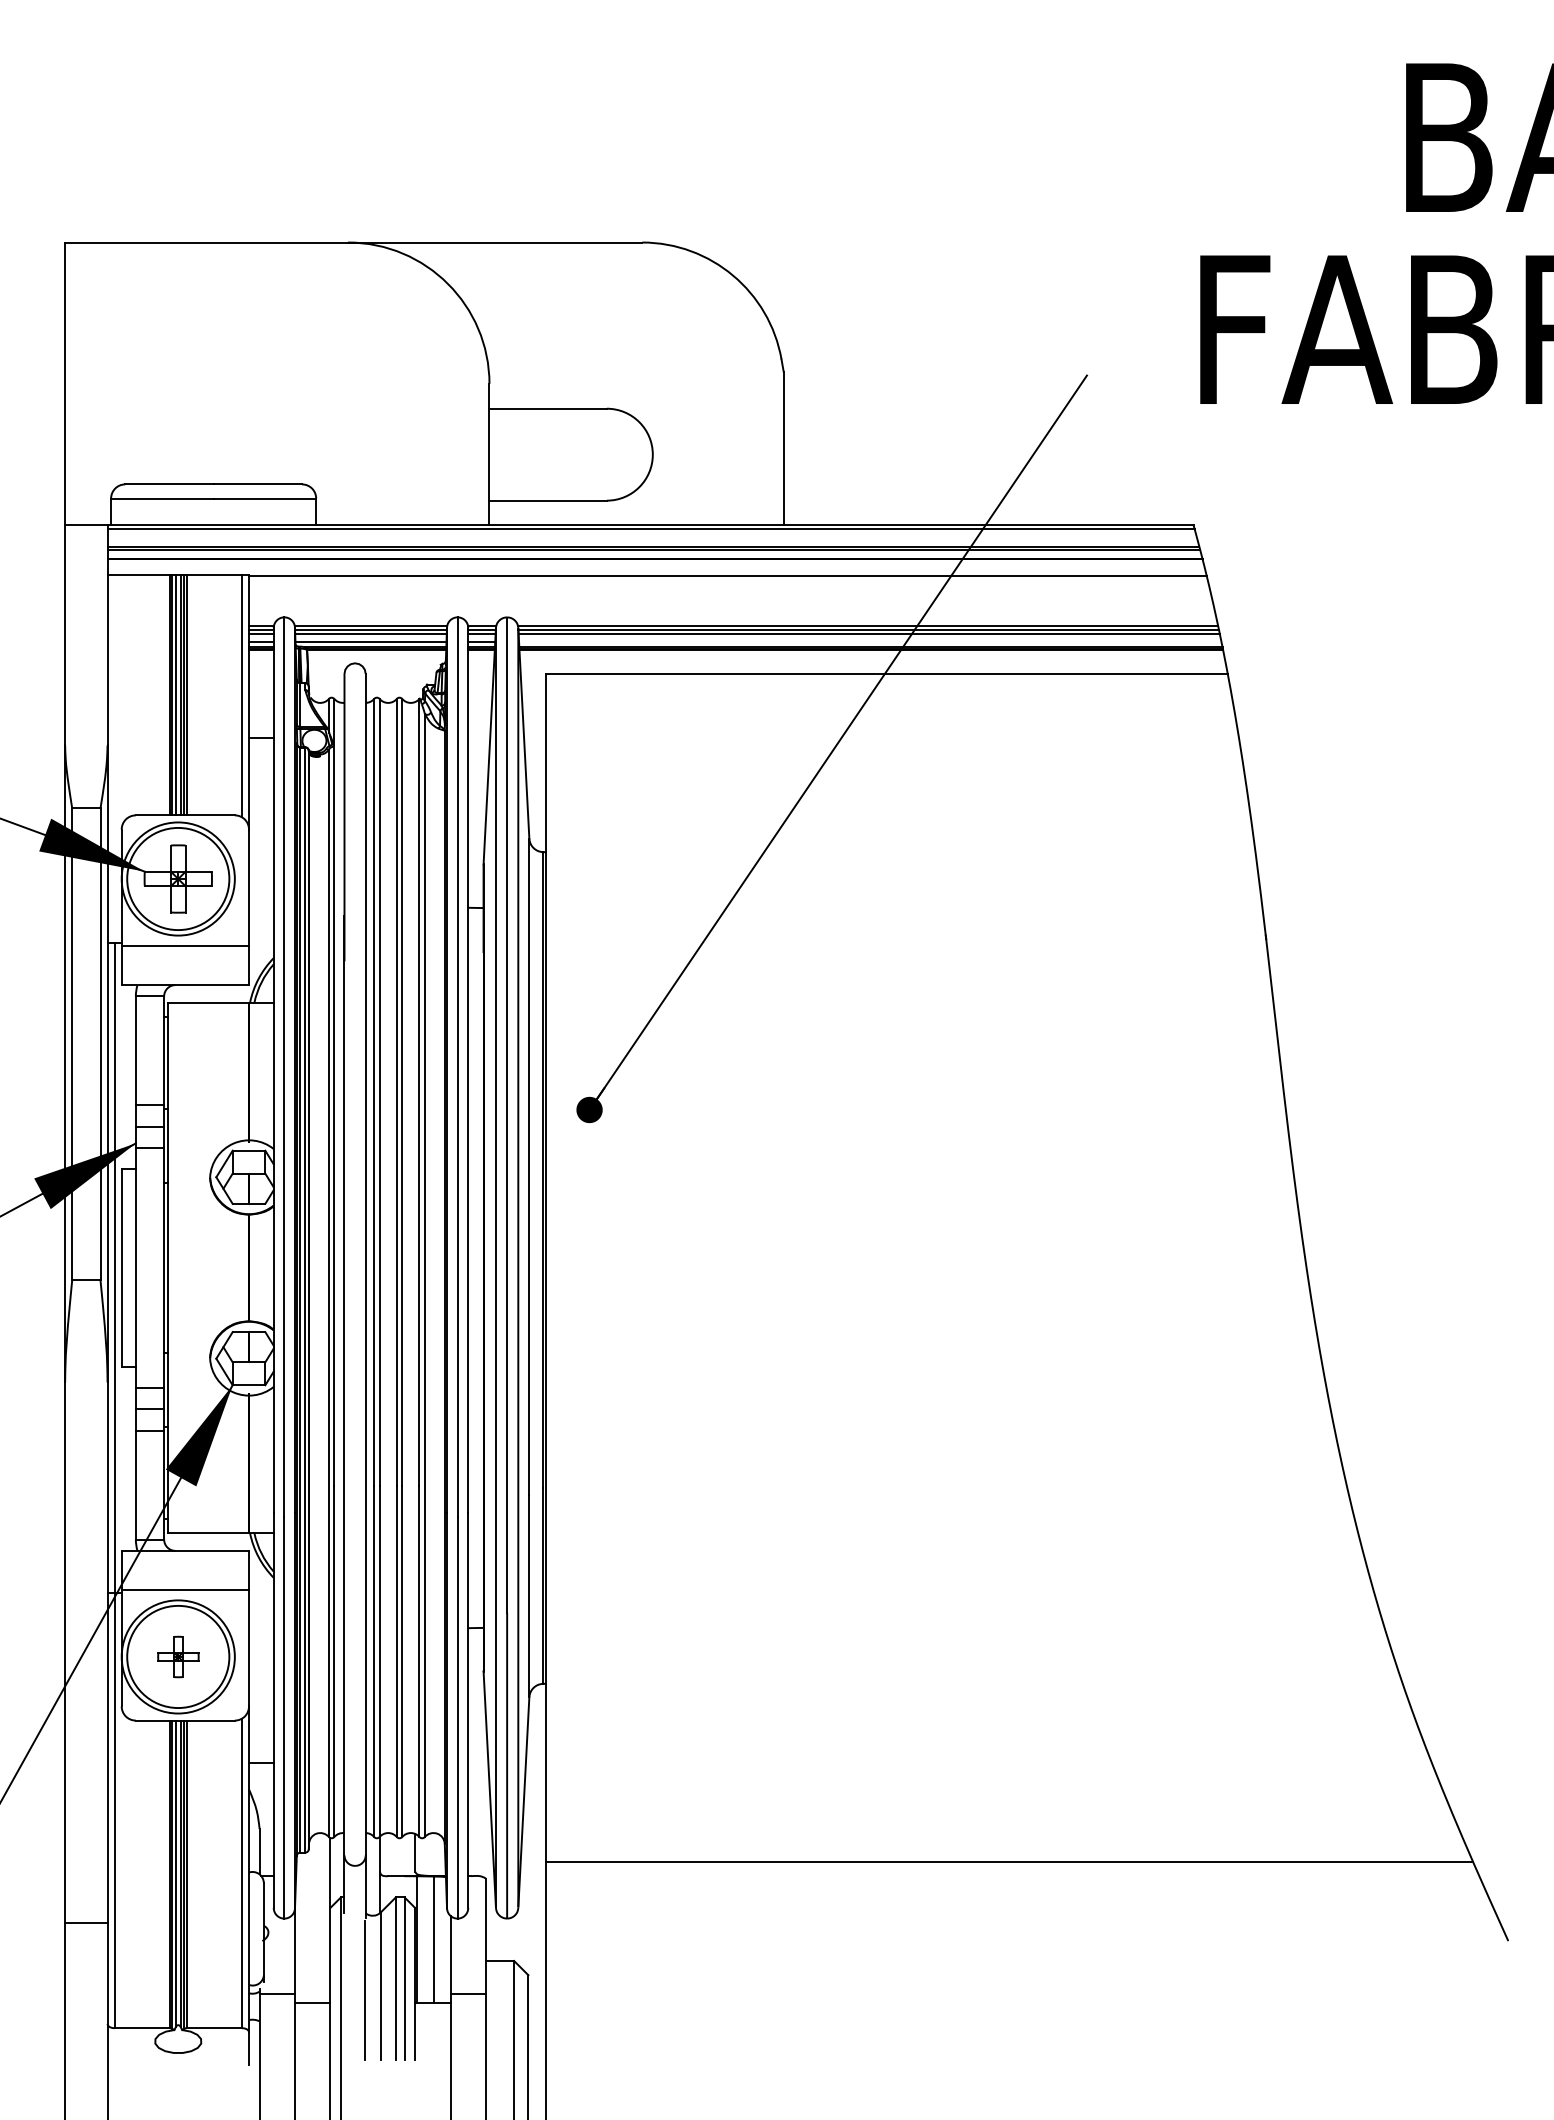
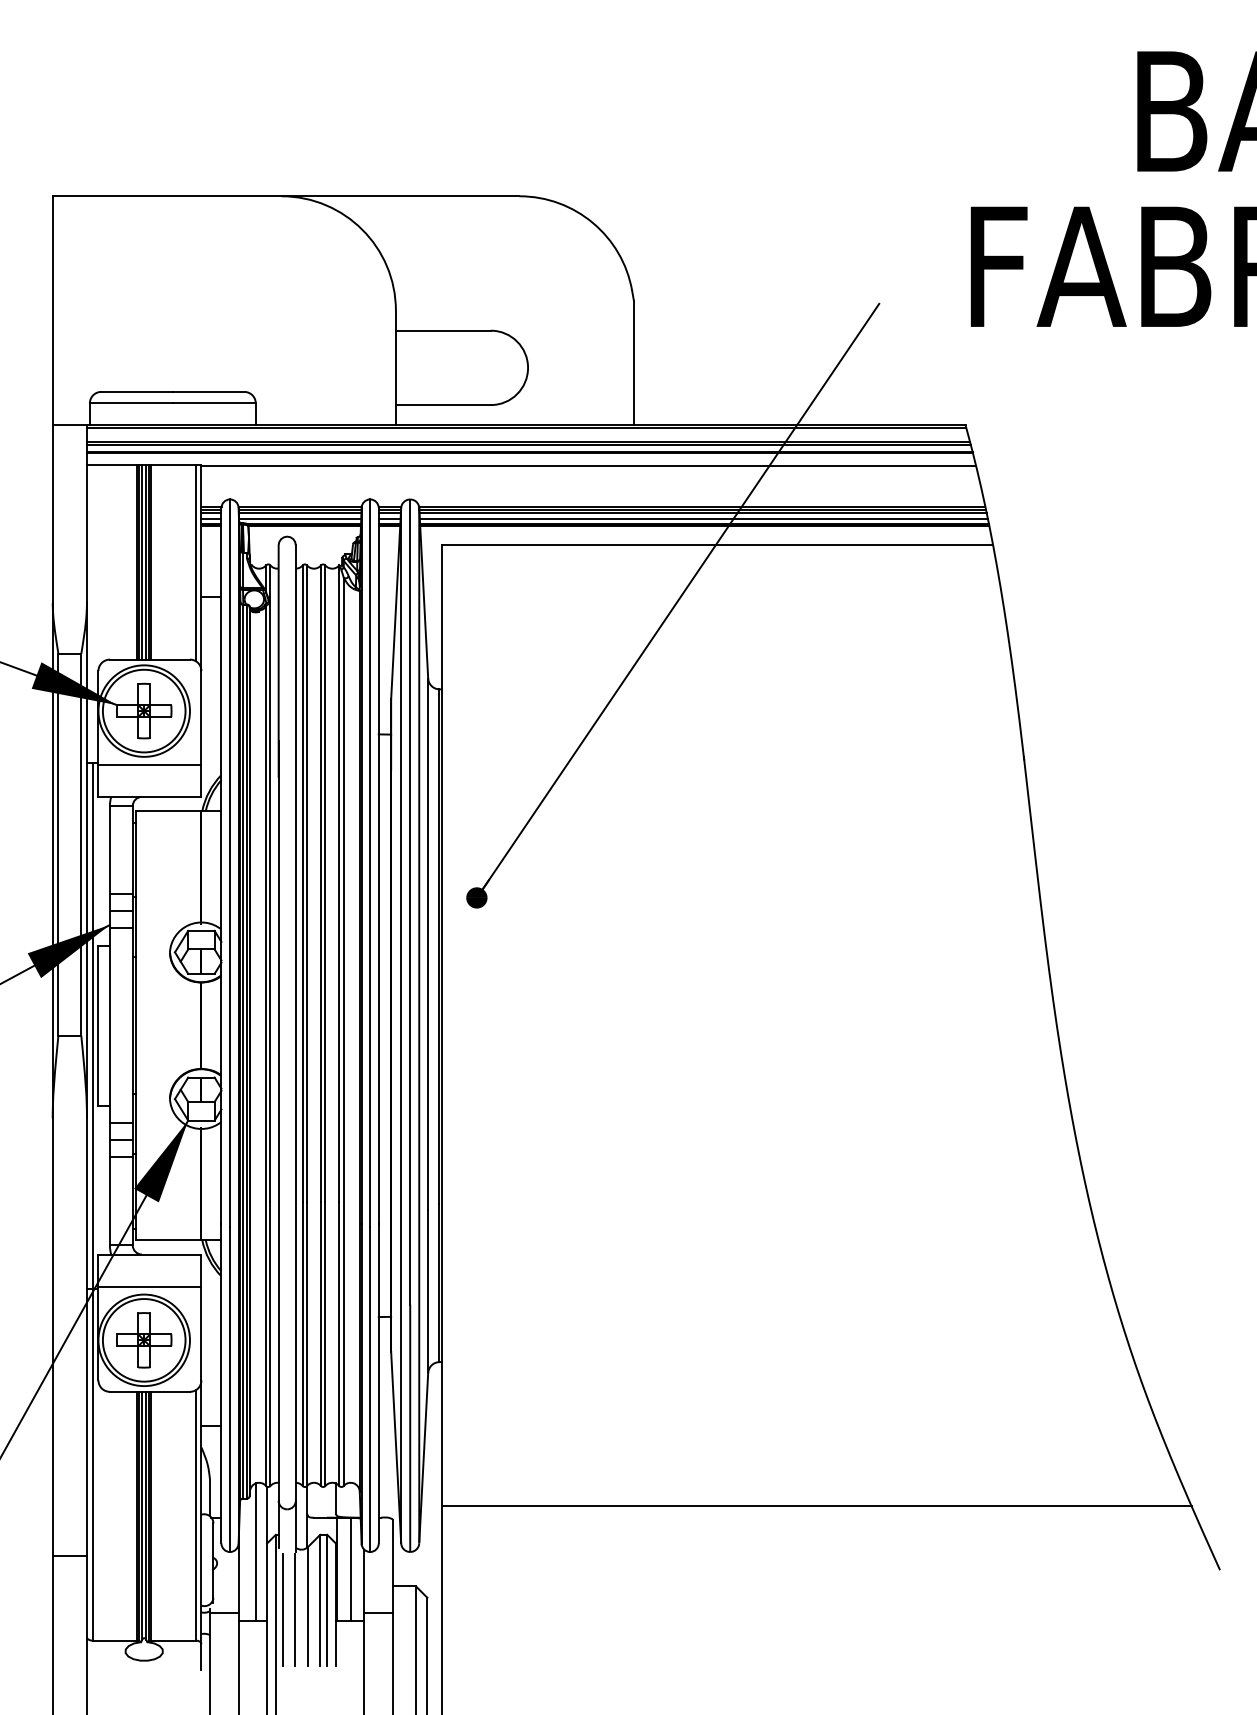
line: (869, 642) -> (703, 519), added
part: (178, 1657) -> (144, 1340), size x1.67
line: (315, 1917) -> (255, 1551), added
line: (349, 1989) -> (282, 1609), added

